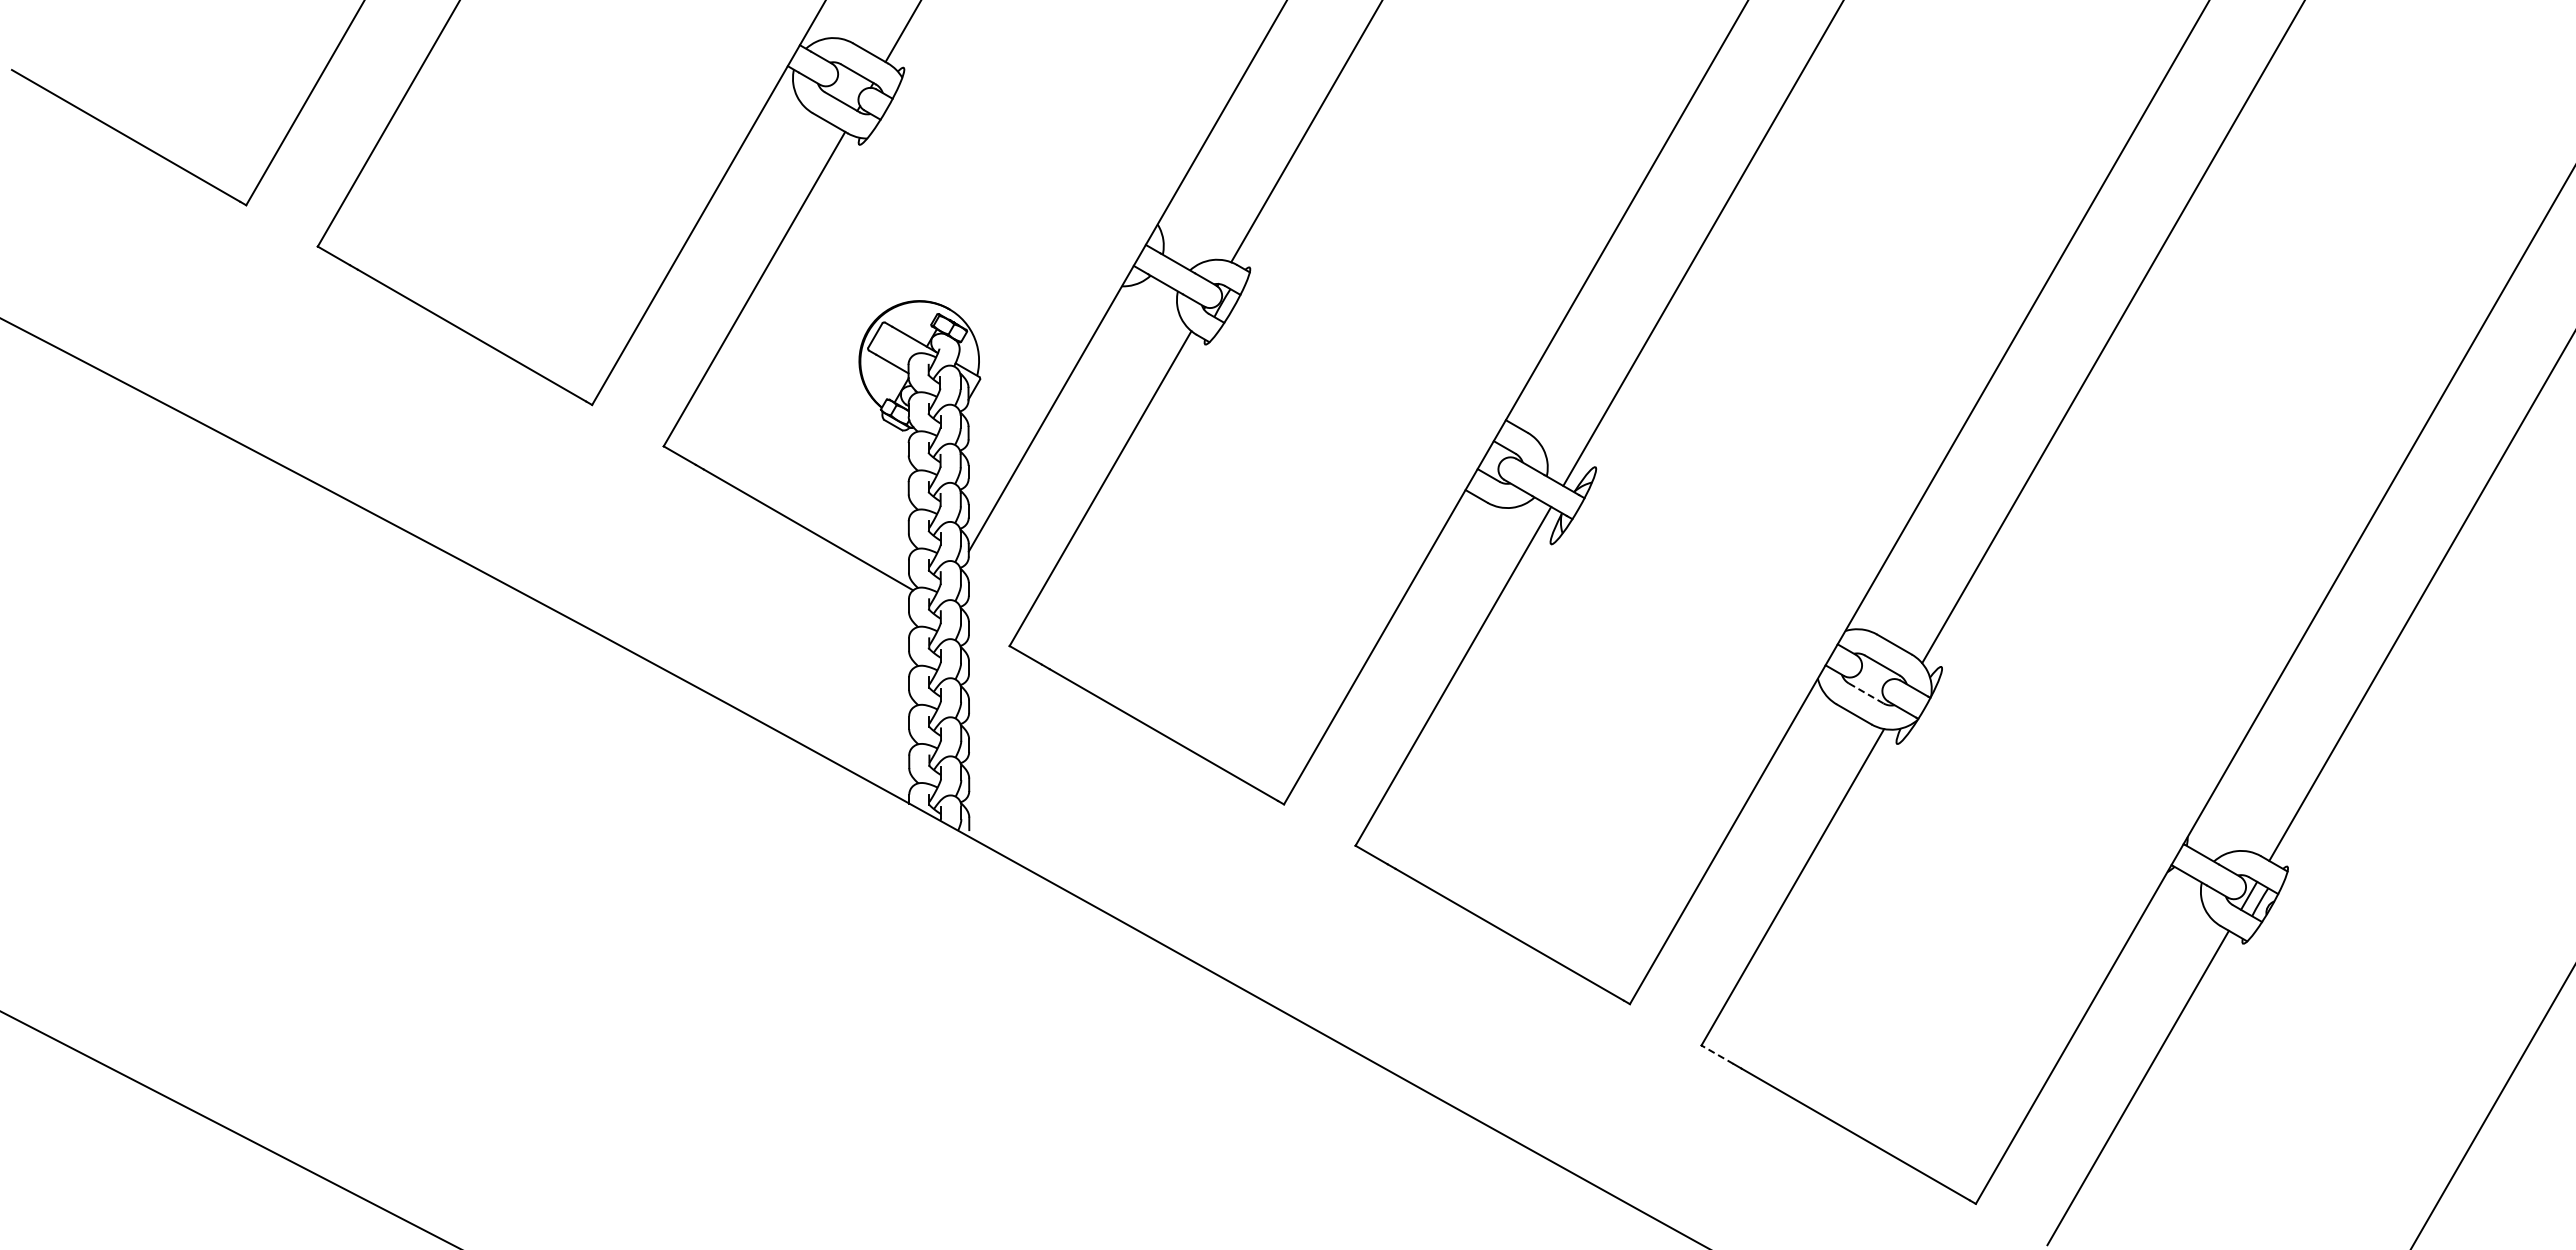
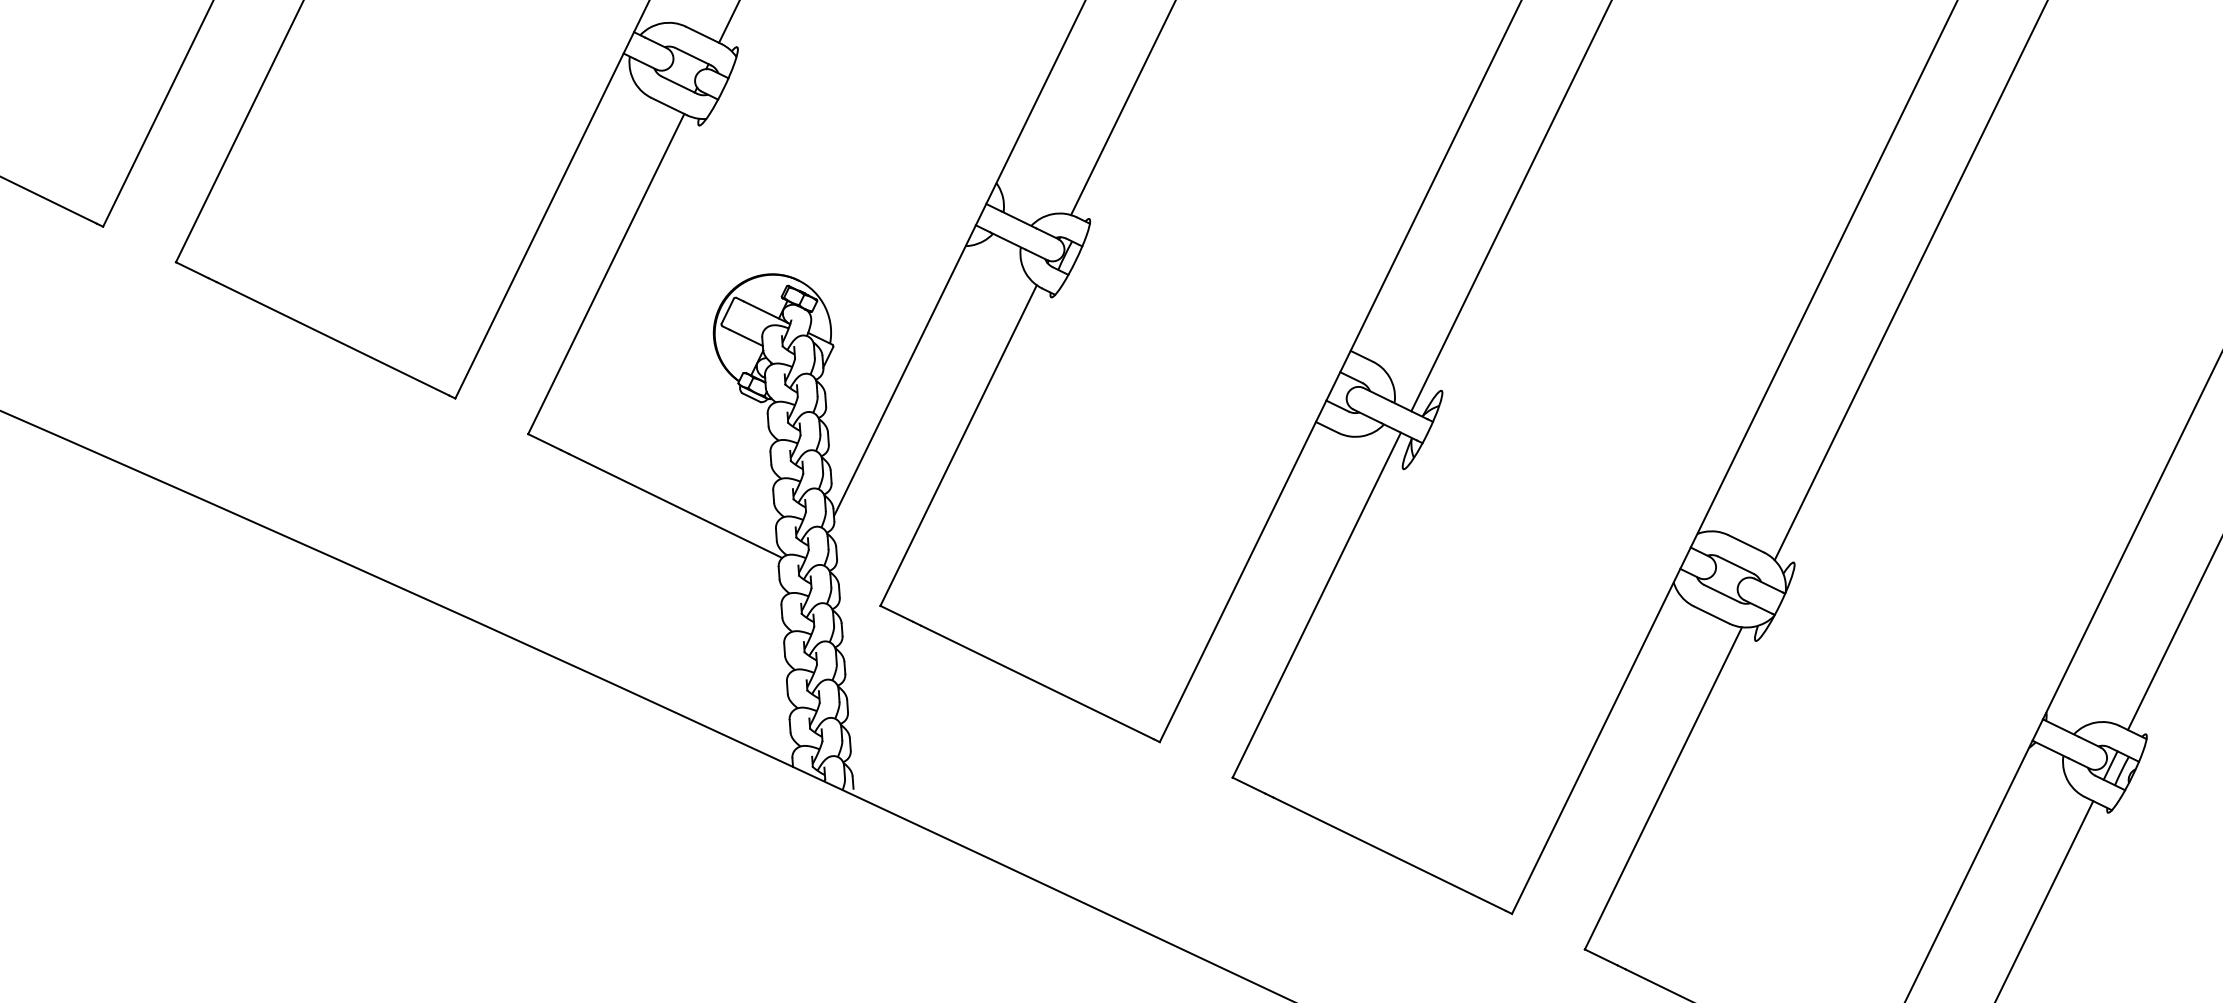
line: (1866, 693) -> (1722, 593), dashed -> solid
line: (1717, 1054) -> (1601, 957), dashed -> solid

